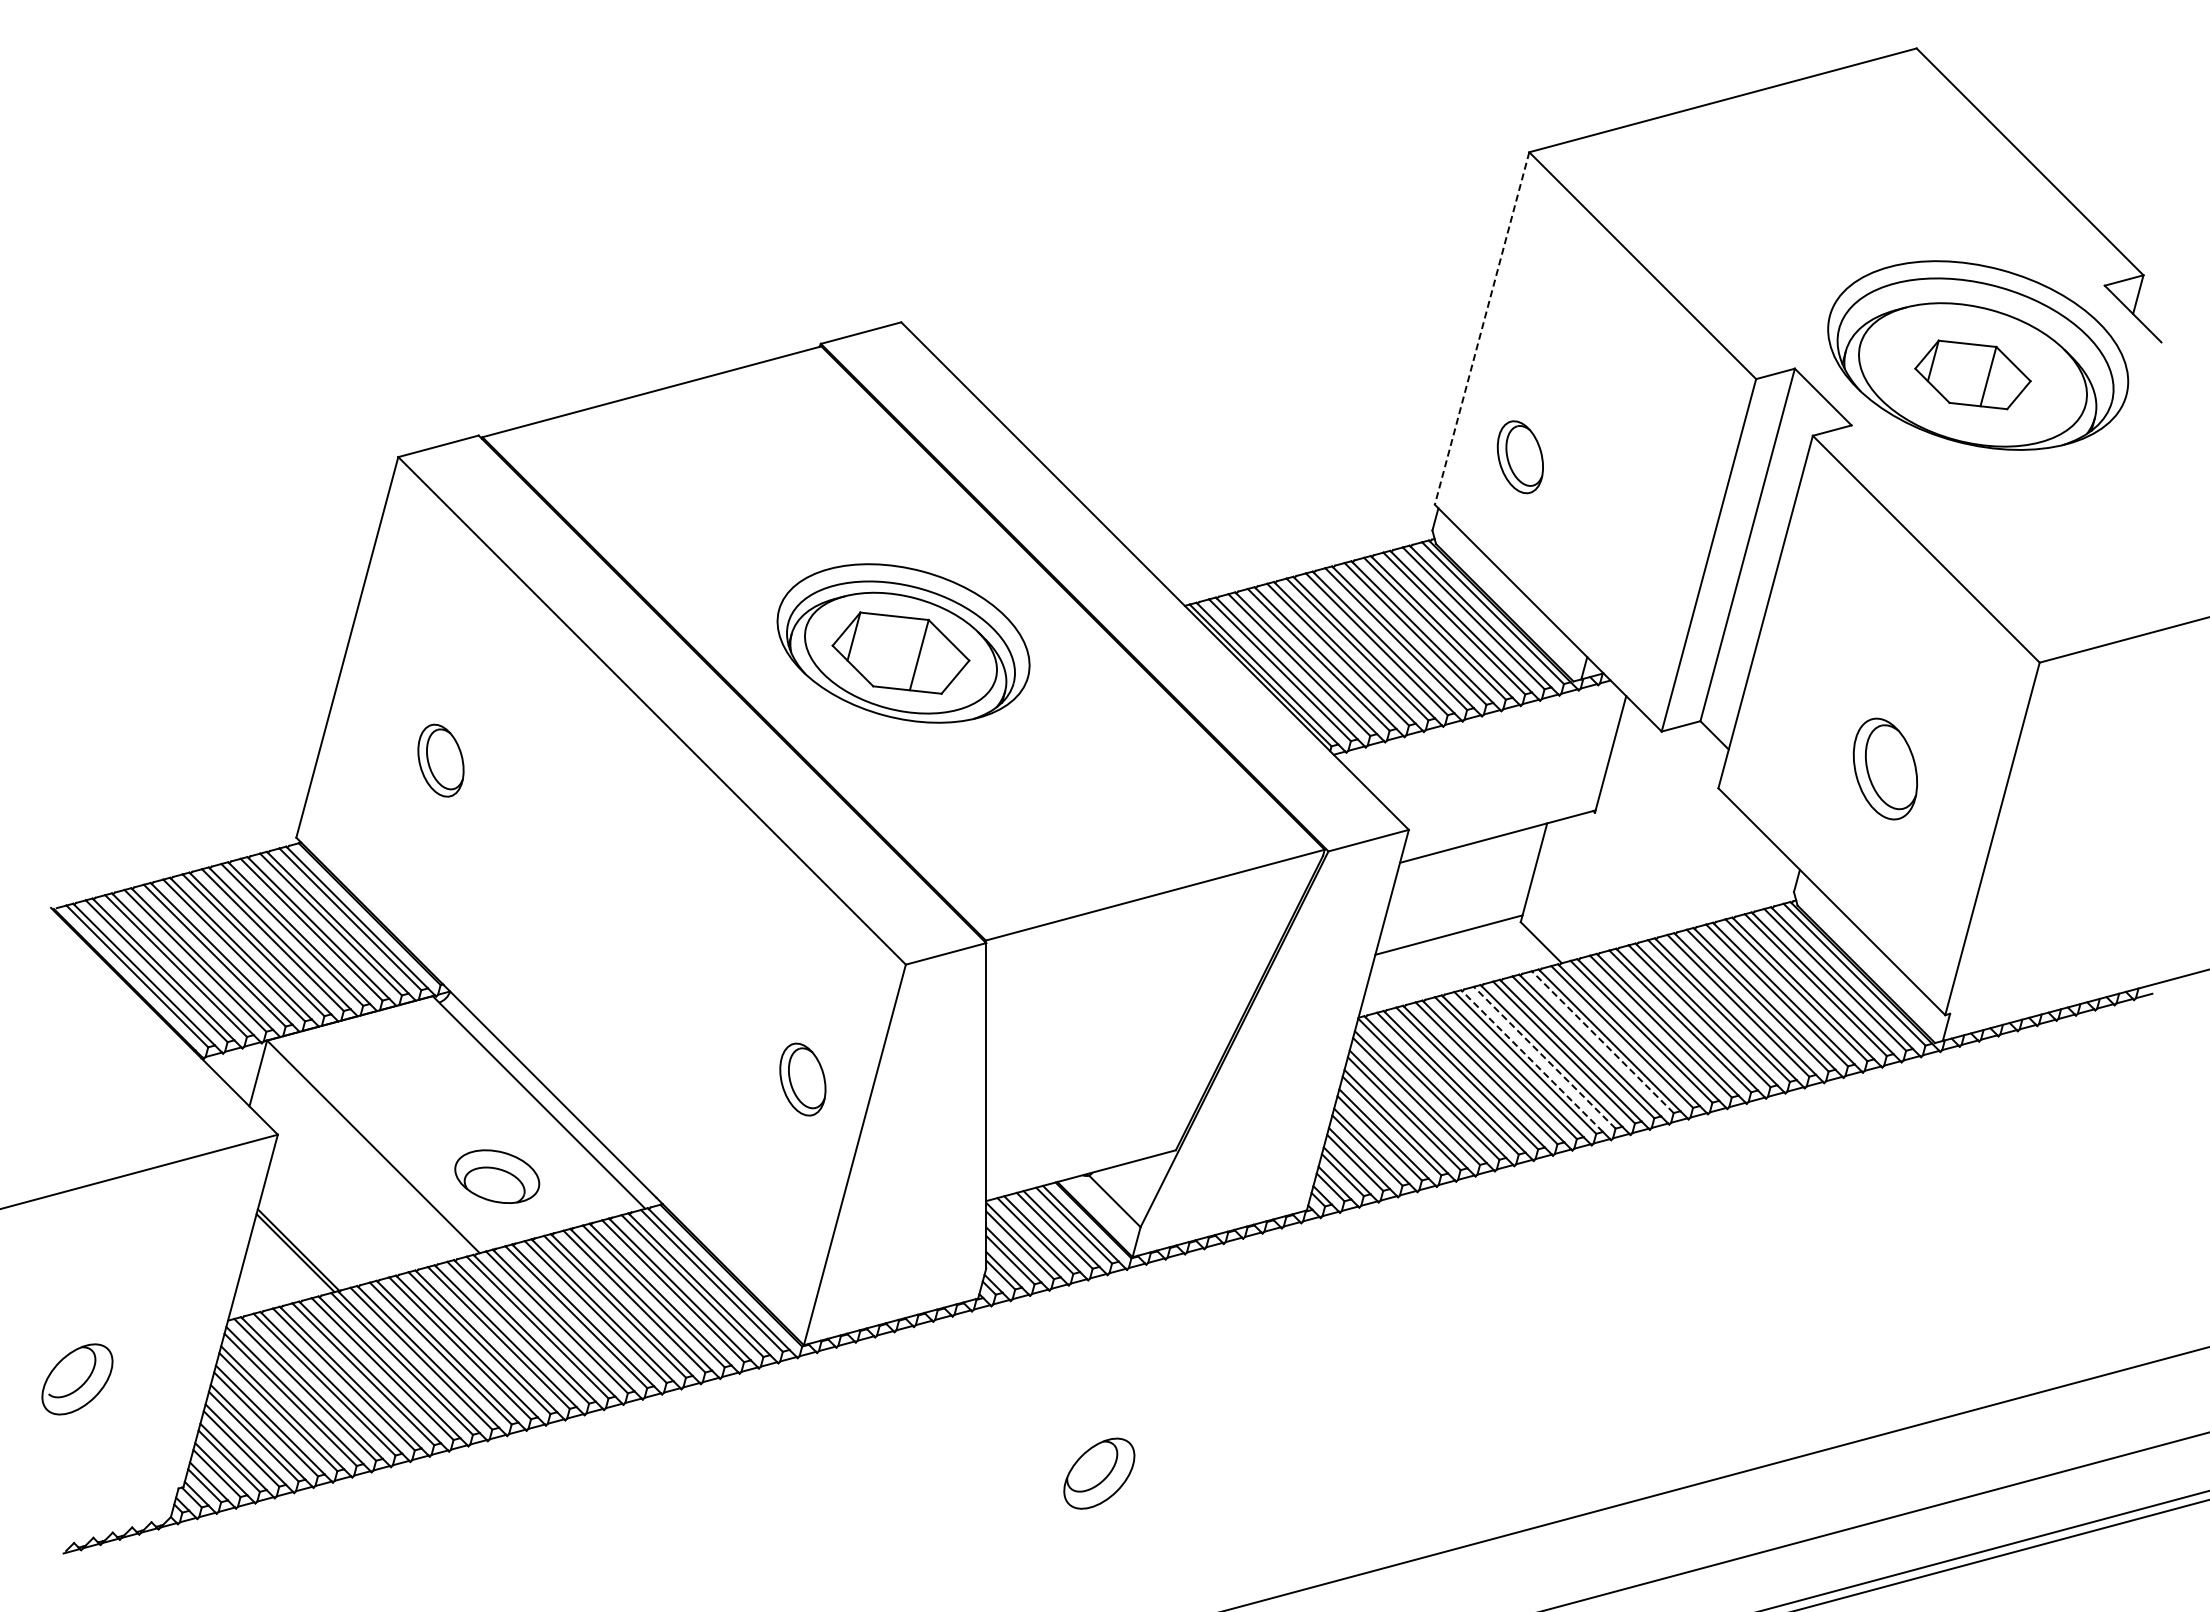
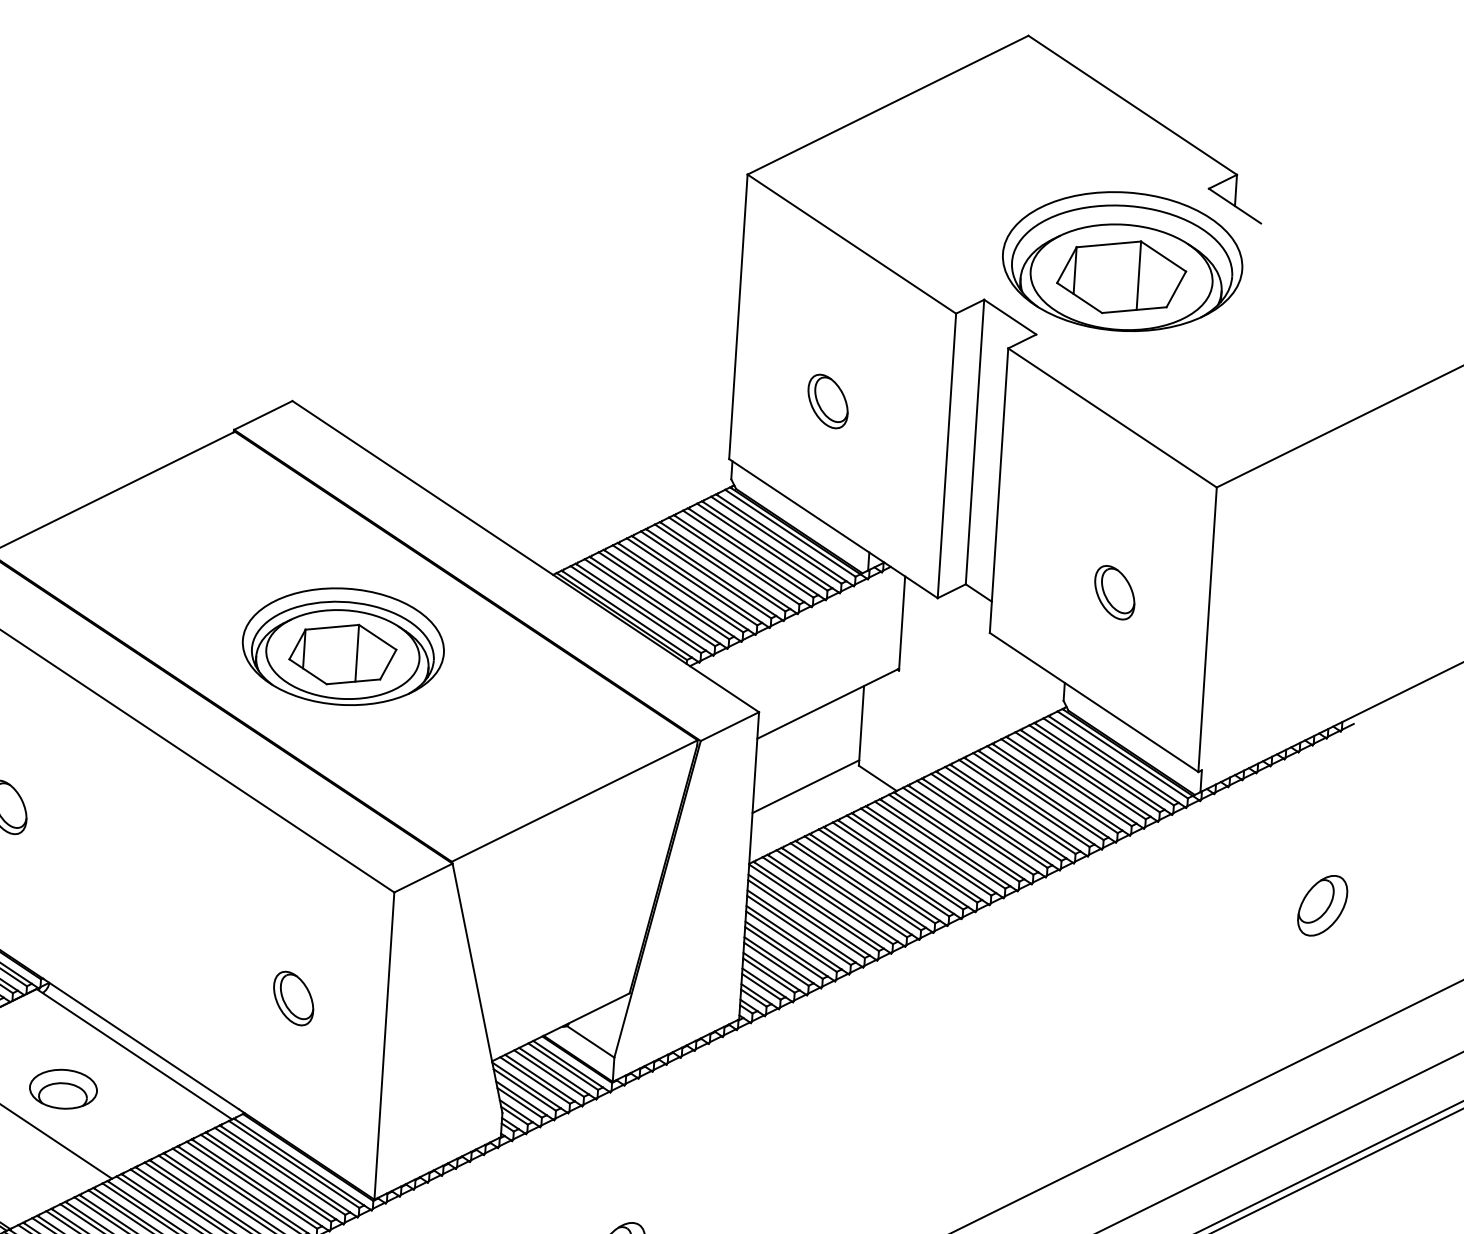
line: (1481, 328) -> (737, 316), dashed -> solid
part: (1972, 374) -> (1121, 277), size x1.43
part: (1519, 457) -> (827, 401), moved
part: (1884, 769) -> (1114, 593), size x0.71
line: (1602, 1041) -> (939, 844), dashed -> solid
line: (1544, 1057) -> (897, 865), dashed -> solid
line: (1531, 1060) -> (888, 870), dashed -> solid
part: (802, 1079) -> (293, 998), moved
part: (497, 1176) -> (63, 1089), moved
part: (2067, 1214) -> (1322, 906), added

